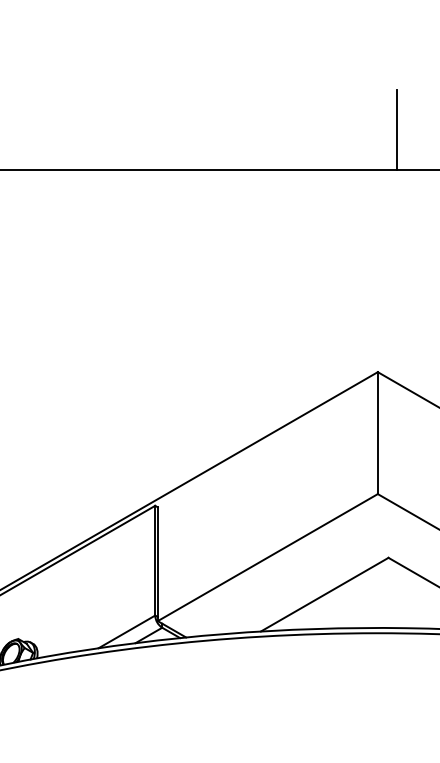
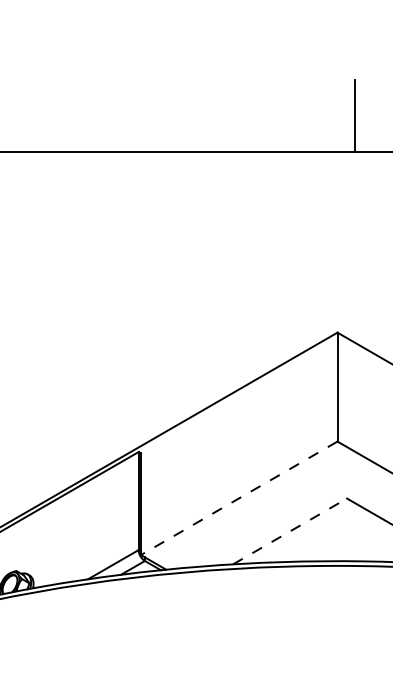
line: (267, 557) -> (238, 498), solid -> dashed
line: (325, 594) -> (290, 531), solid -> dashed

